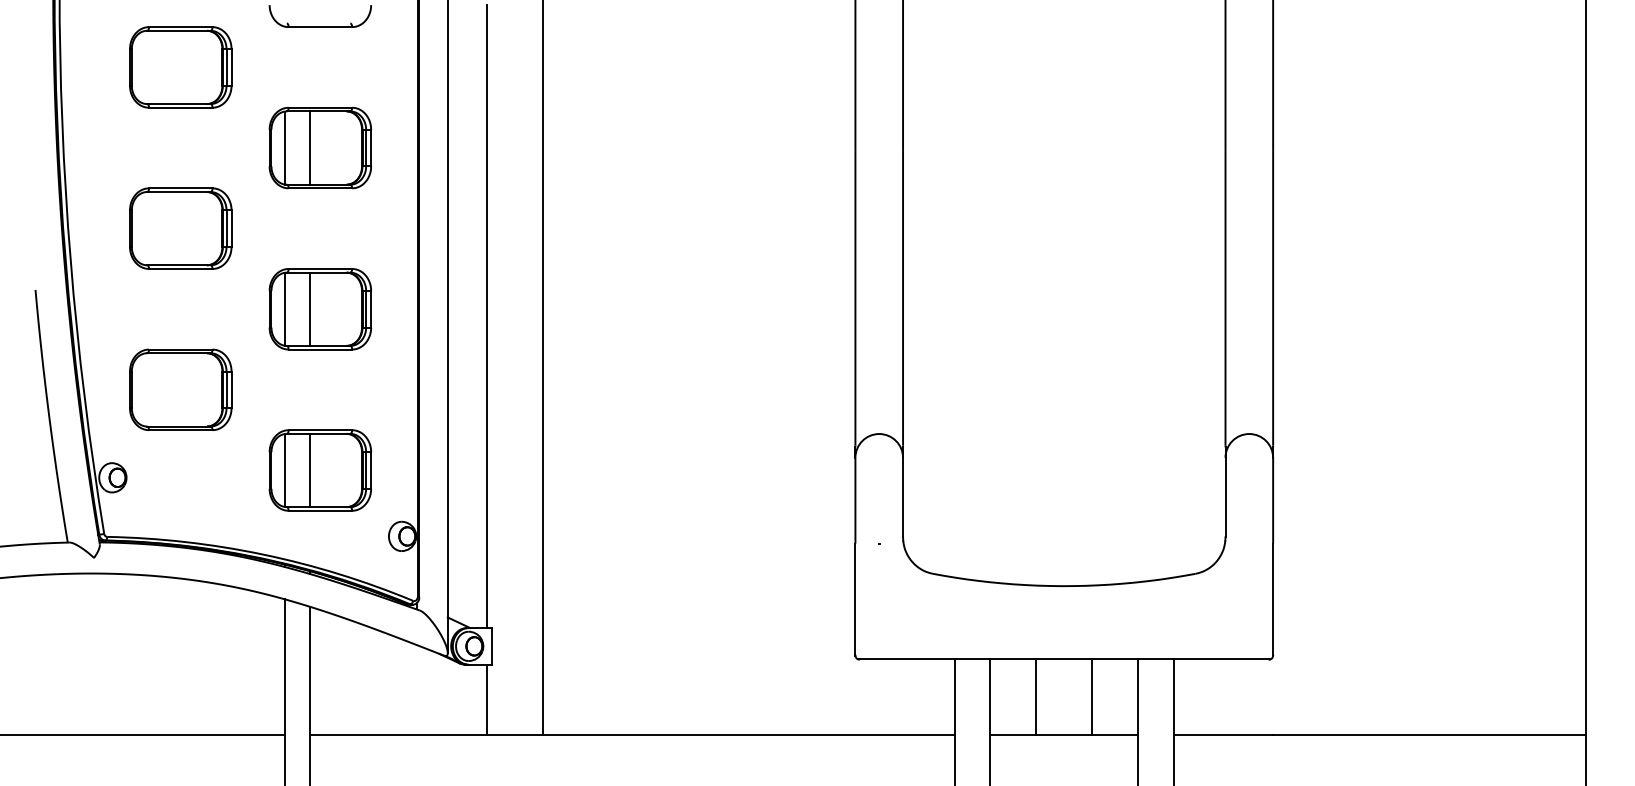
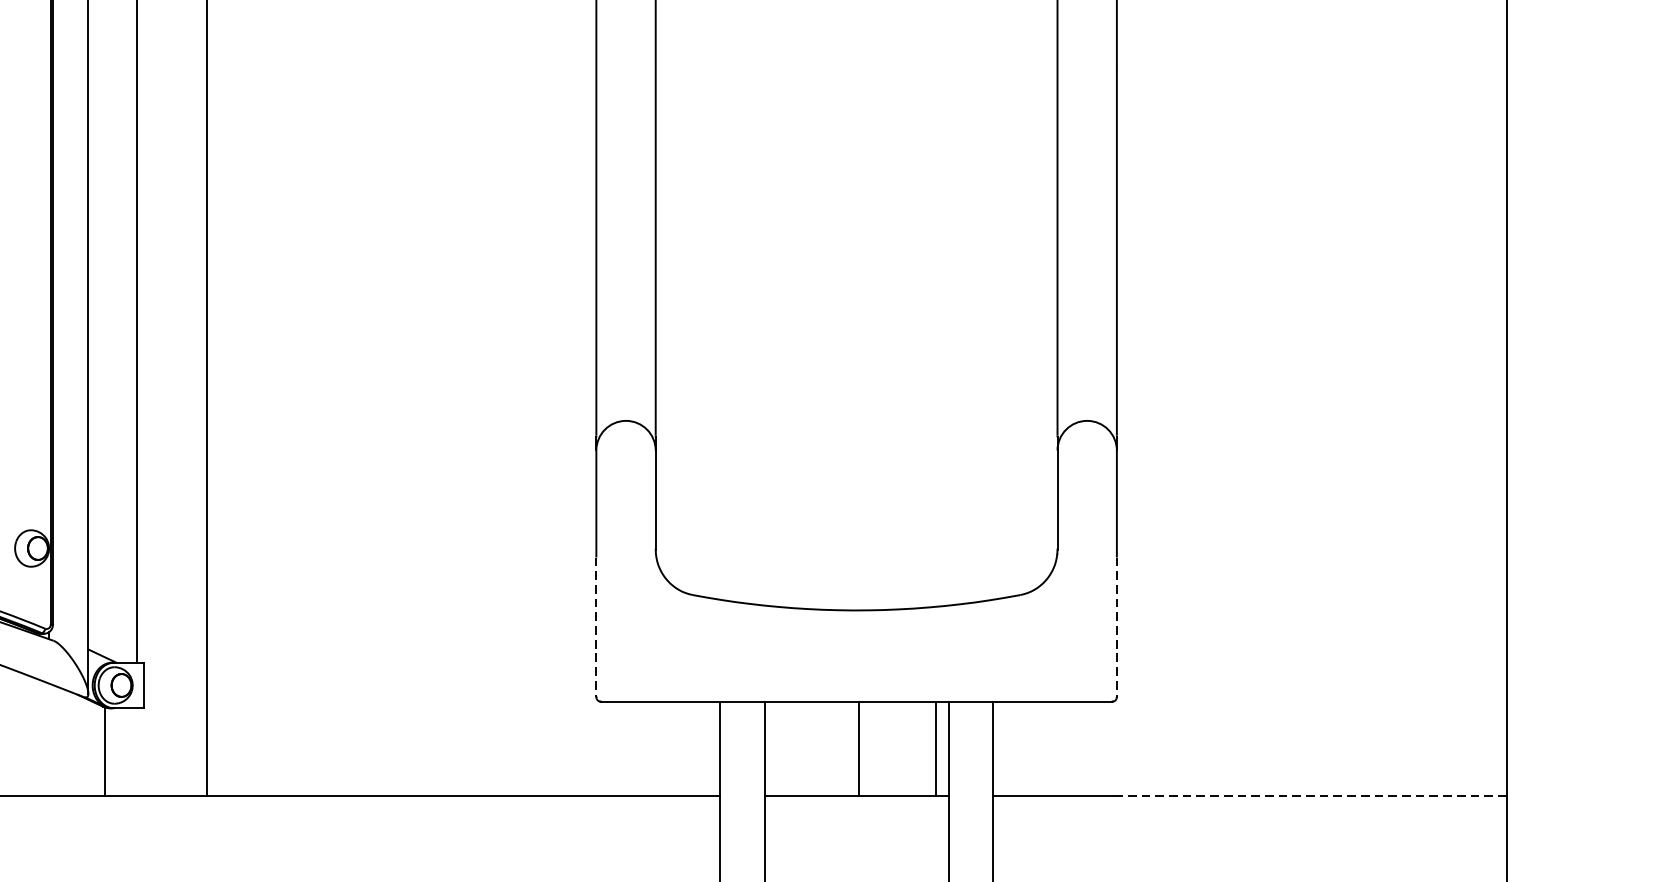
line: (855, 600) -> (596, 628), solid -> dashed
line: (1273, 600) -> (1117, 628), solid -> dashed
line: (1036, 697) -> (859, 749), moved
line: (1092, 697) -> (936, 749), moved
line: (486, 699) -> (104, 751), moved
line: (1429, 735) -> (1311, 796), solid -> dashed

